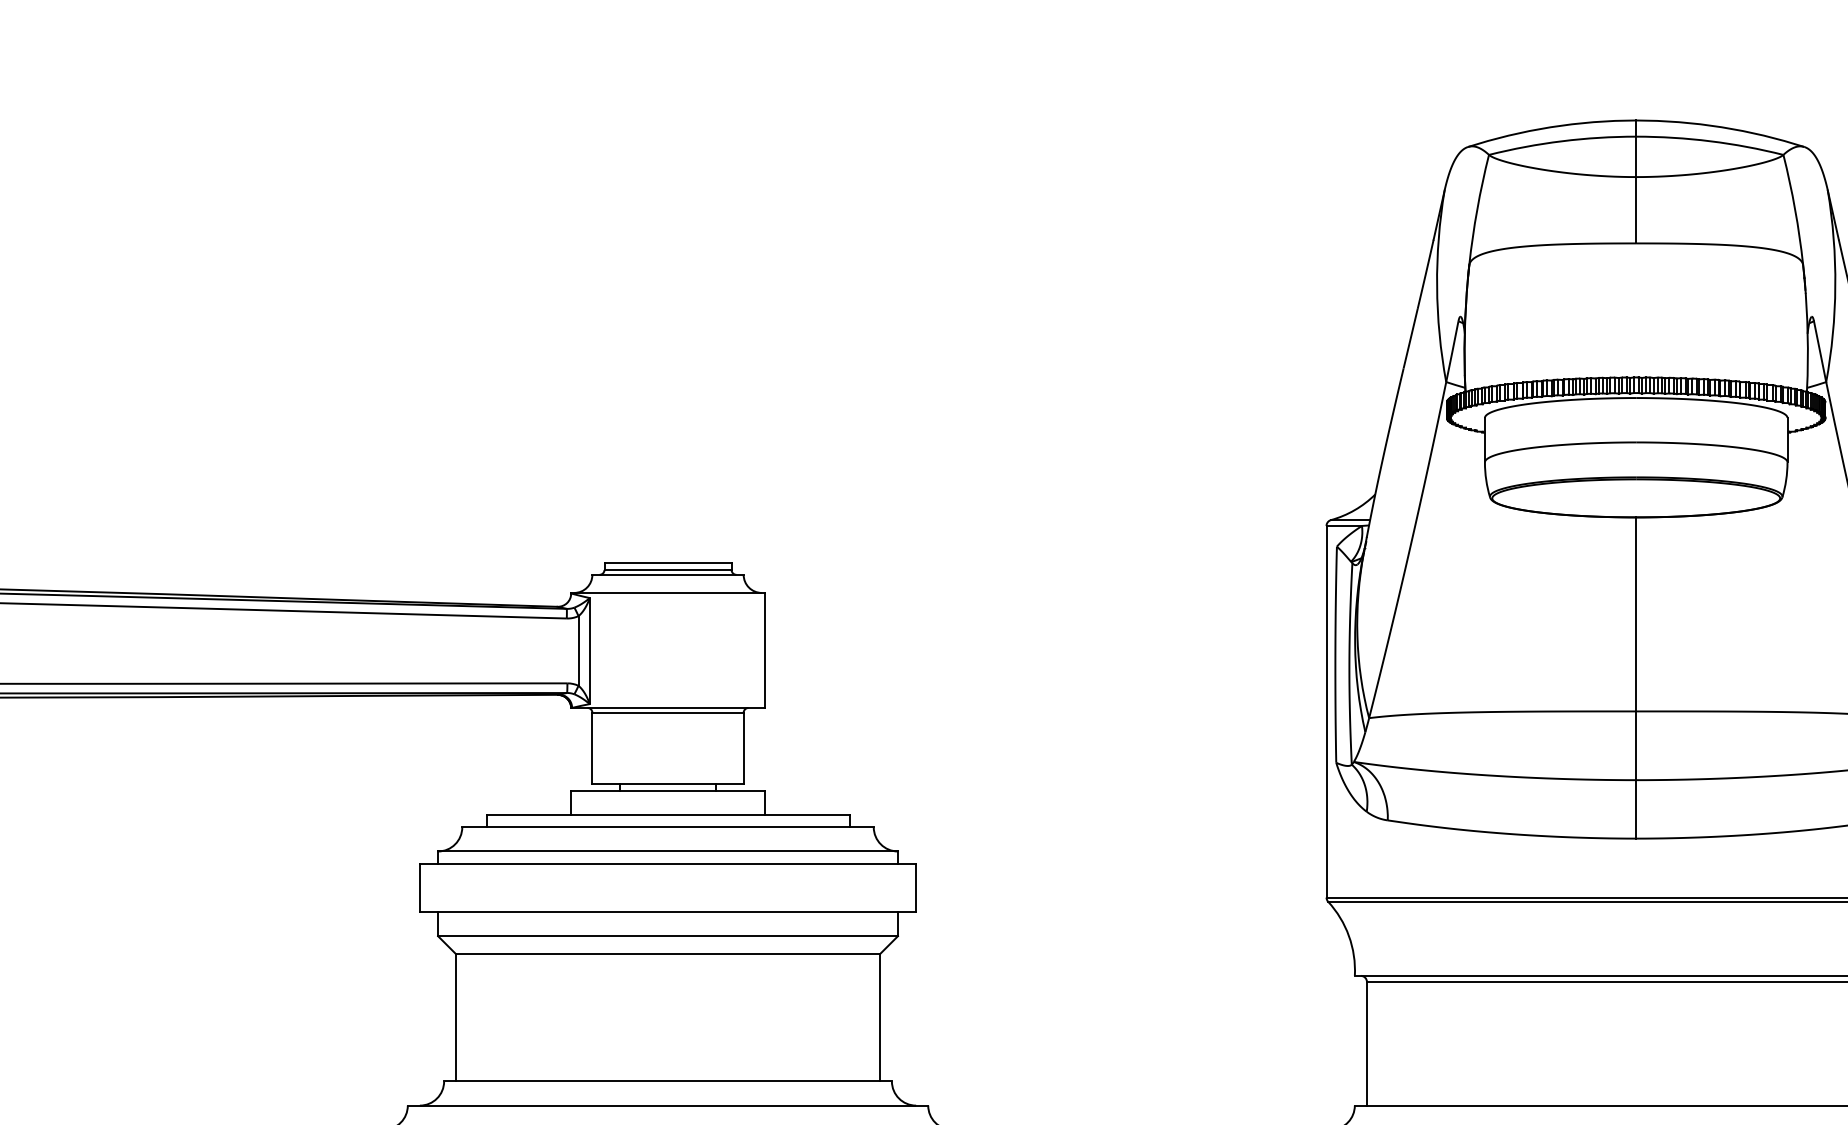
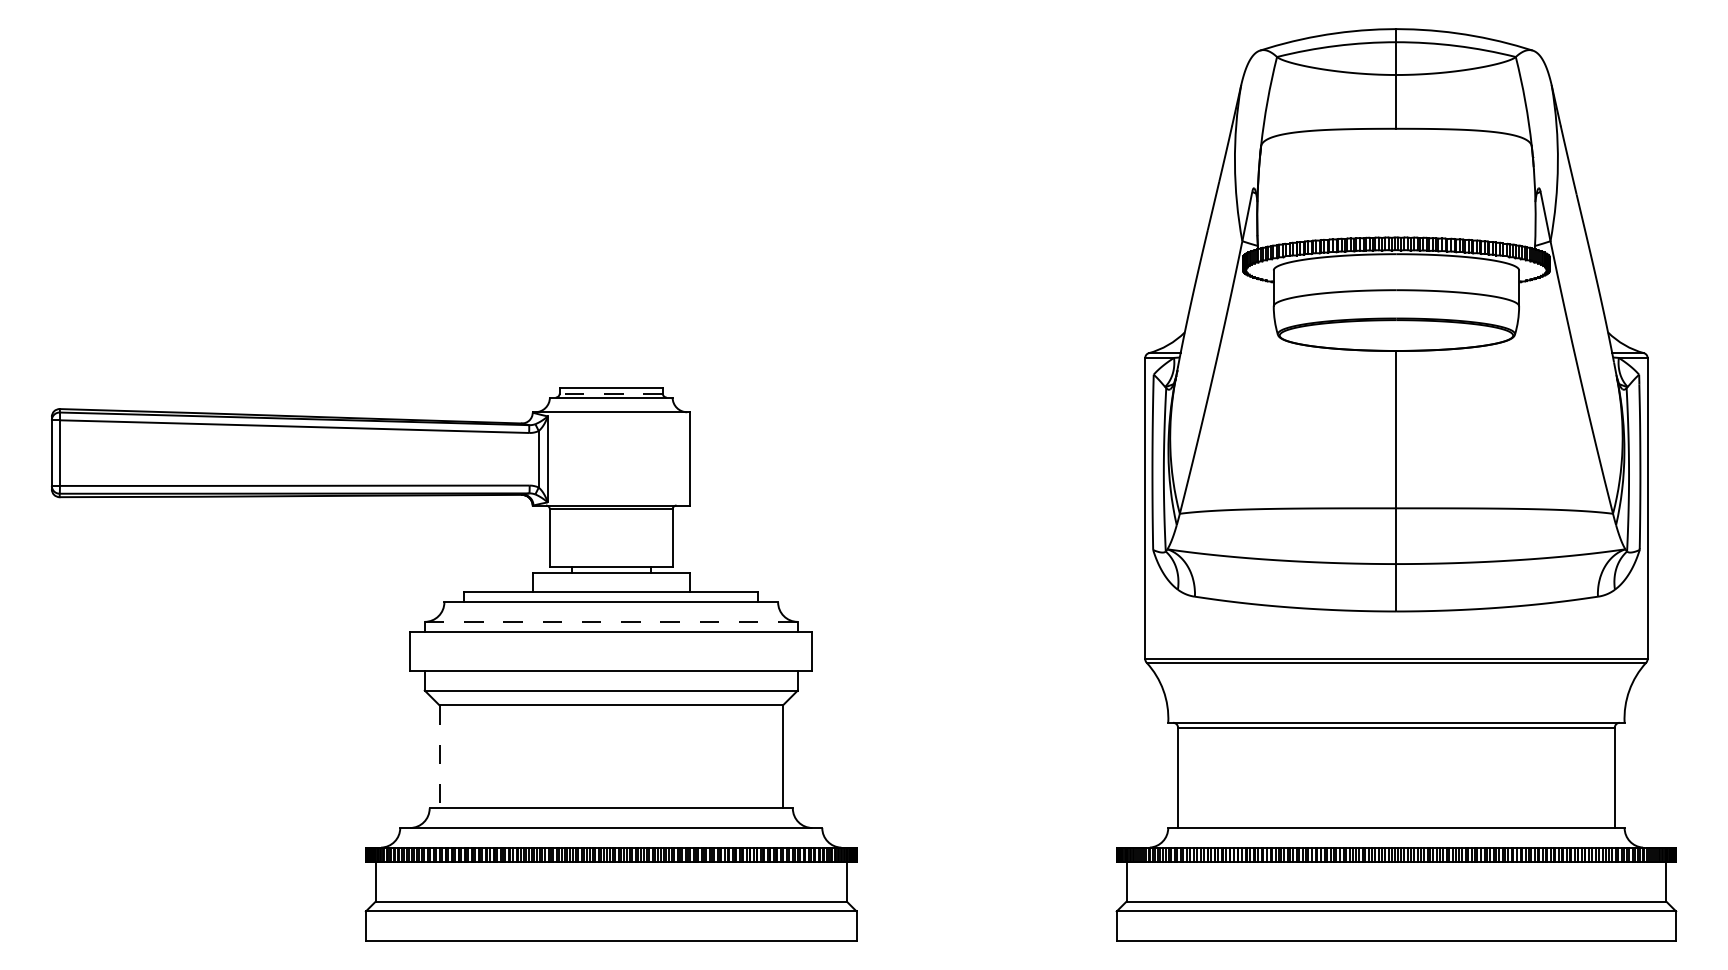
line: (668, 569) -> (611, 393), solid -> dashed
line: (667, 850) -> (610, 621), solid -> dashed
line: (456, 1017) -> (439, 756), solid -> dashed

